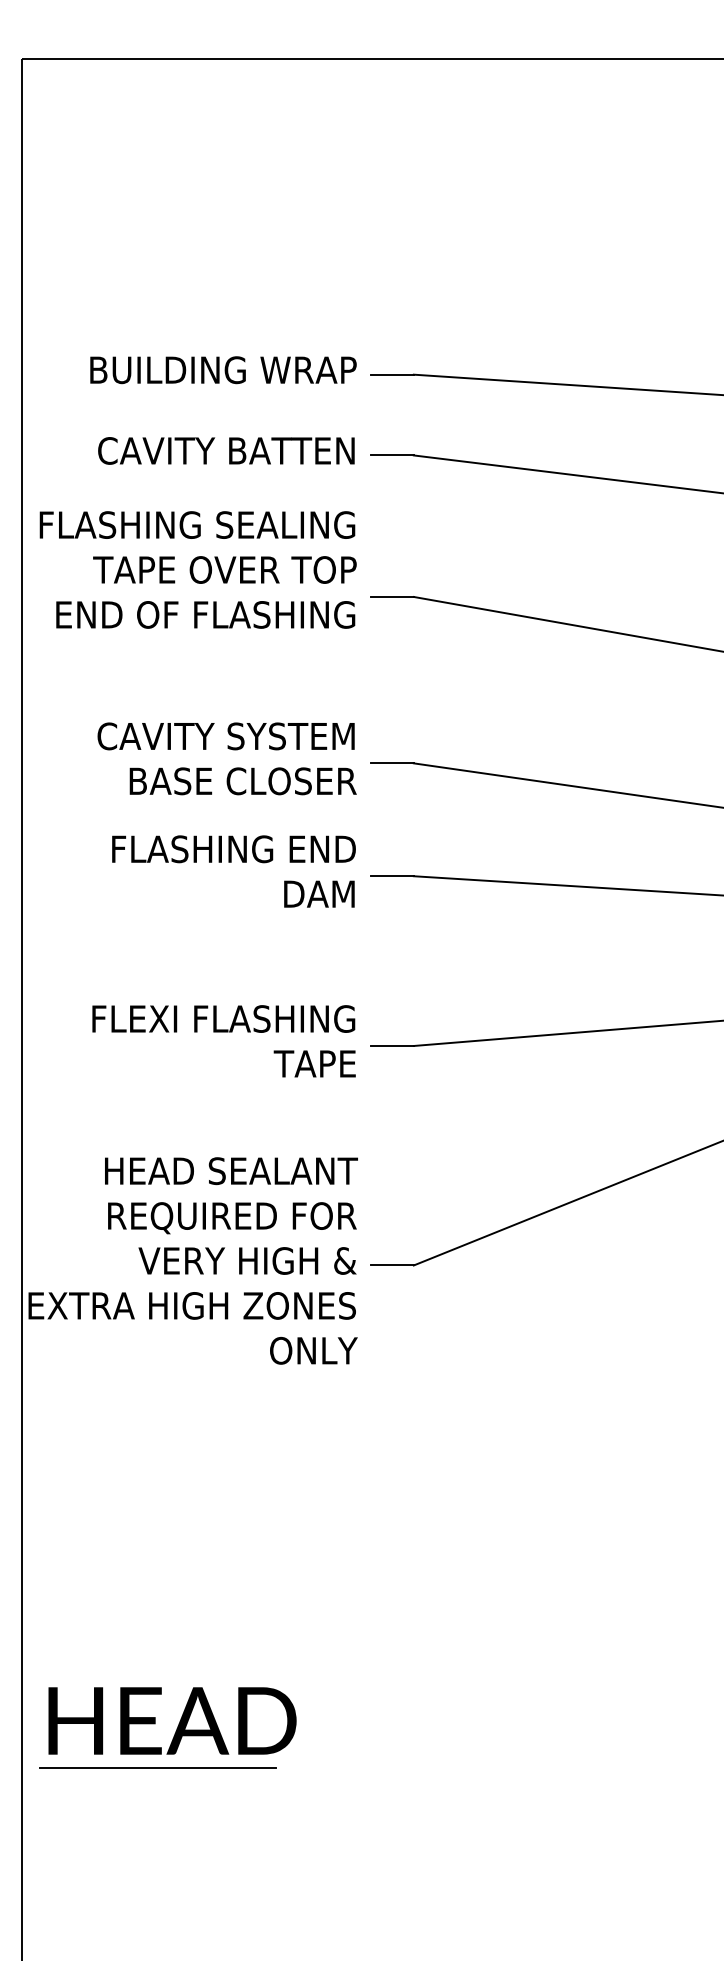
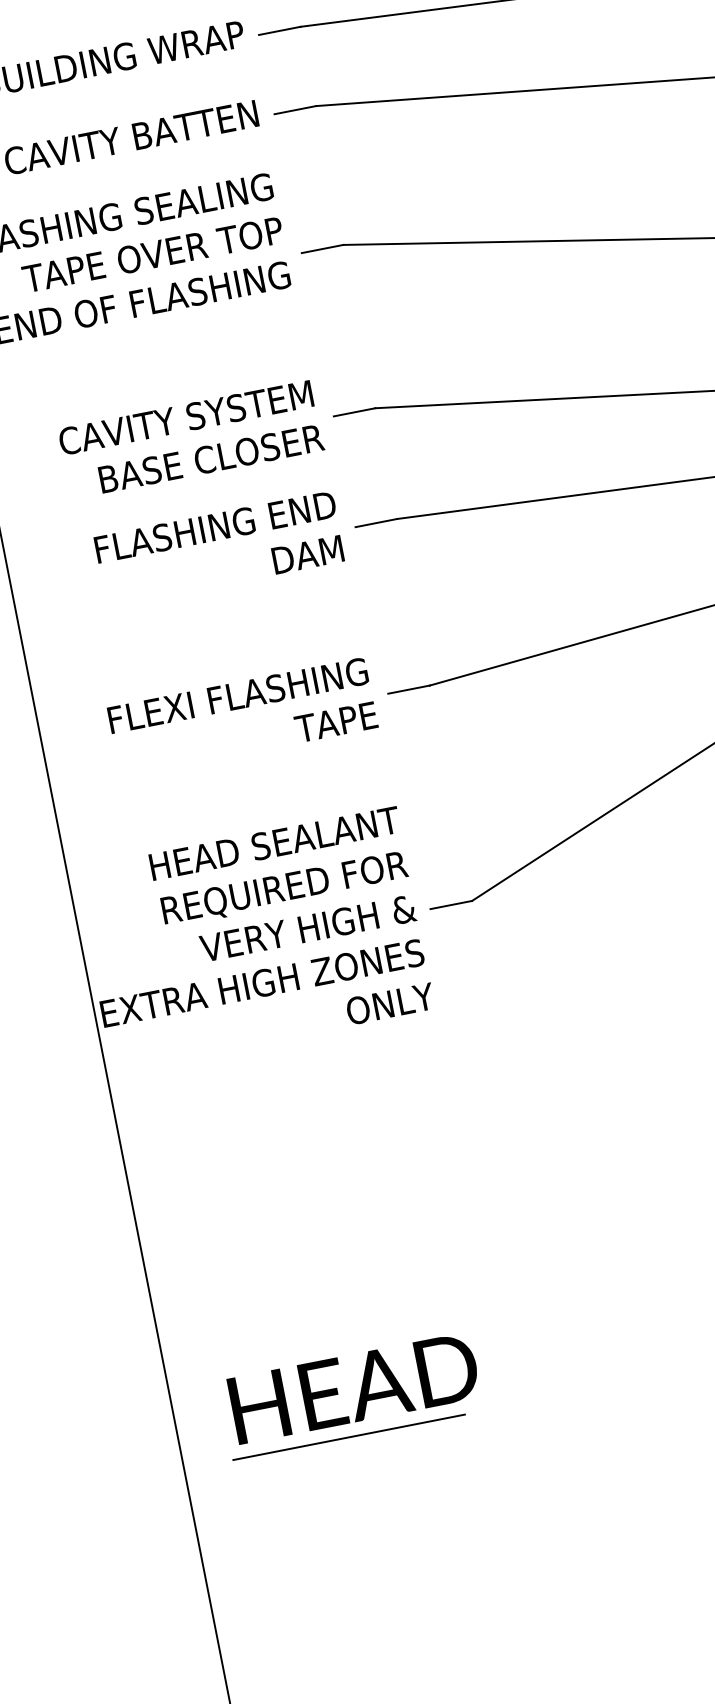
part: (175, 1731) -> (359, 1397), moved

